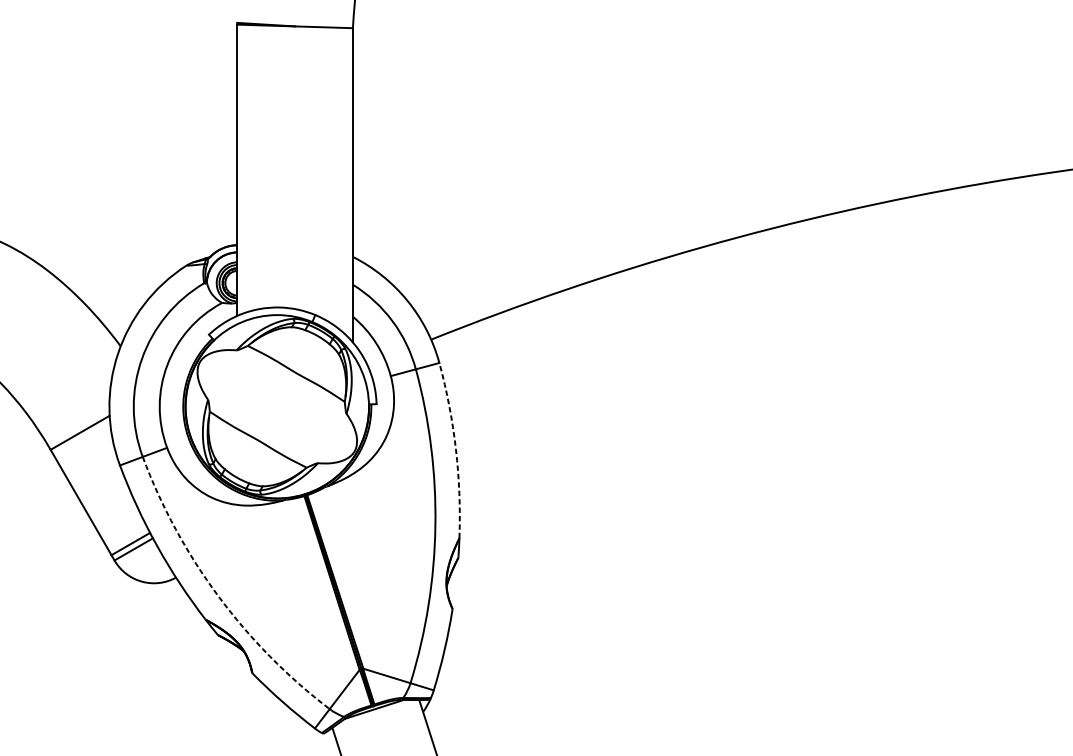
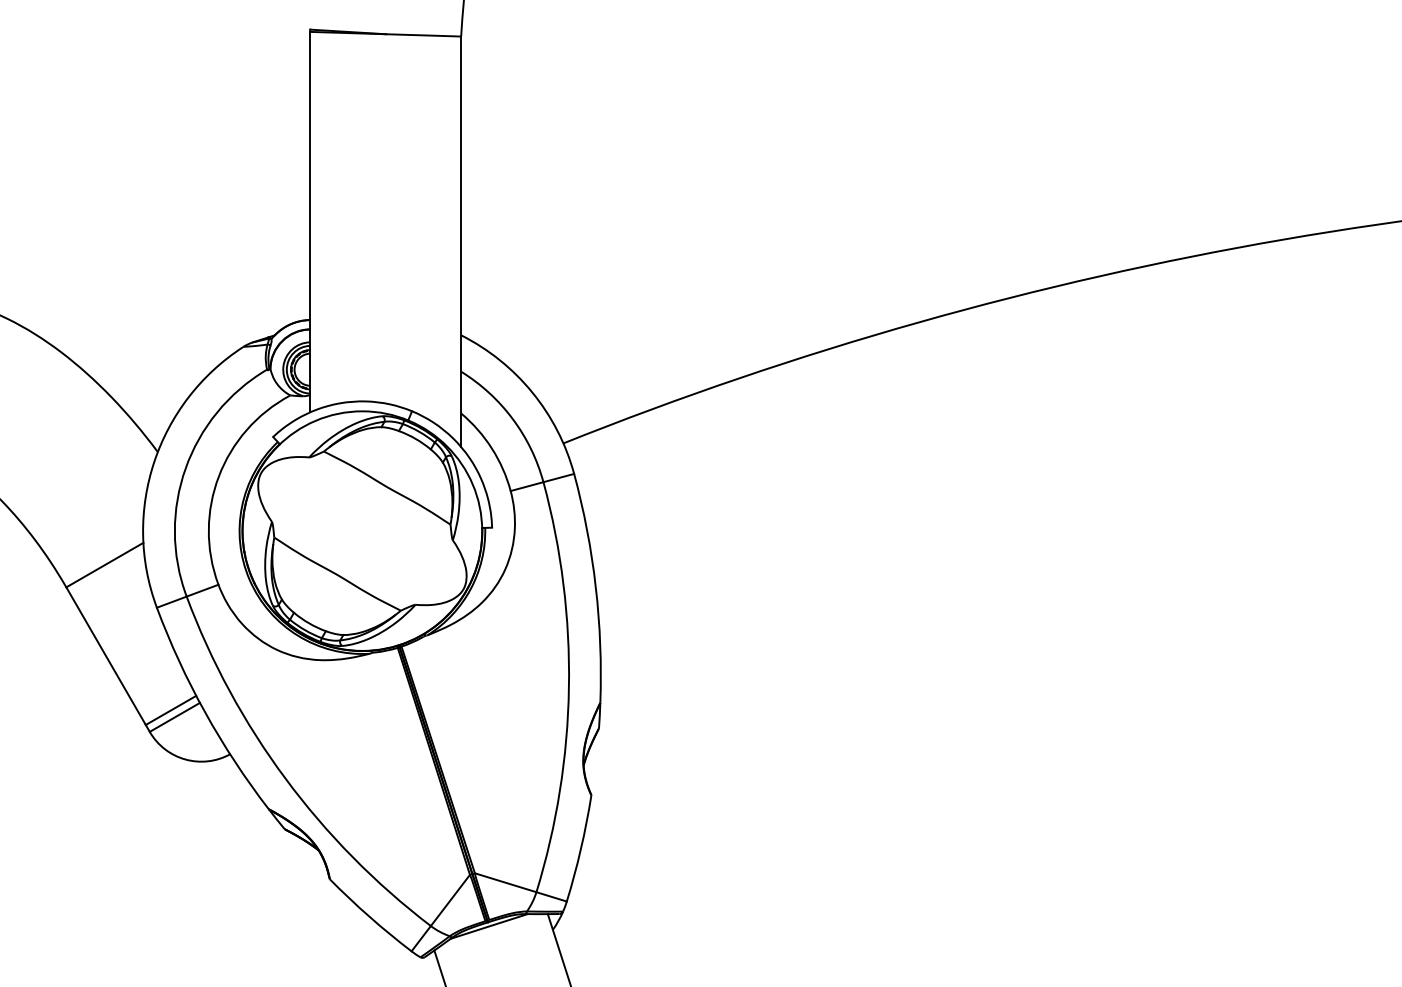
arc: (455, 449) -> (595, 587), dashed -> solid
arc: (218, 596) -> (285, 778), dashed -> solid

